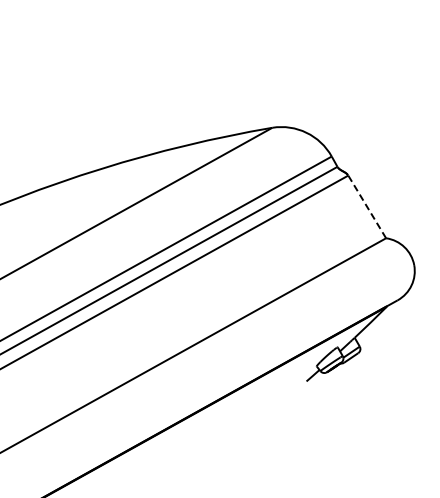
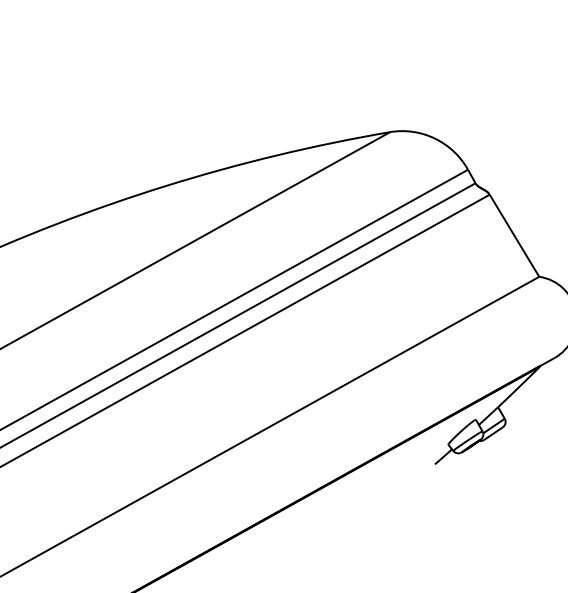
line: (367, 206) -> (514, 235), dashed -> solid

